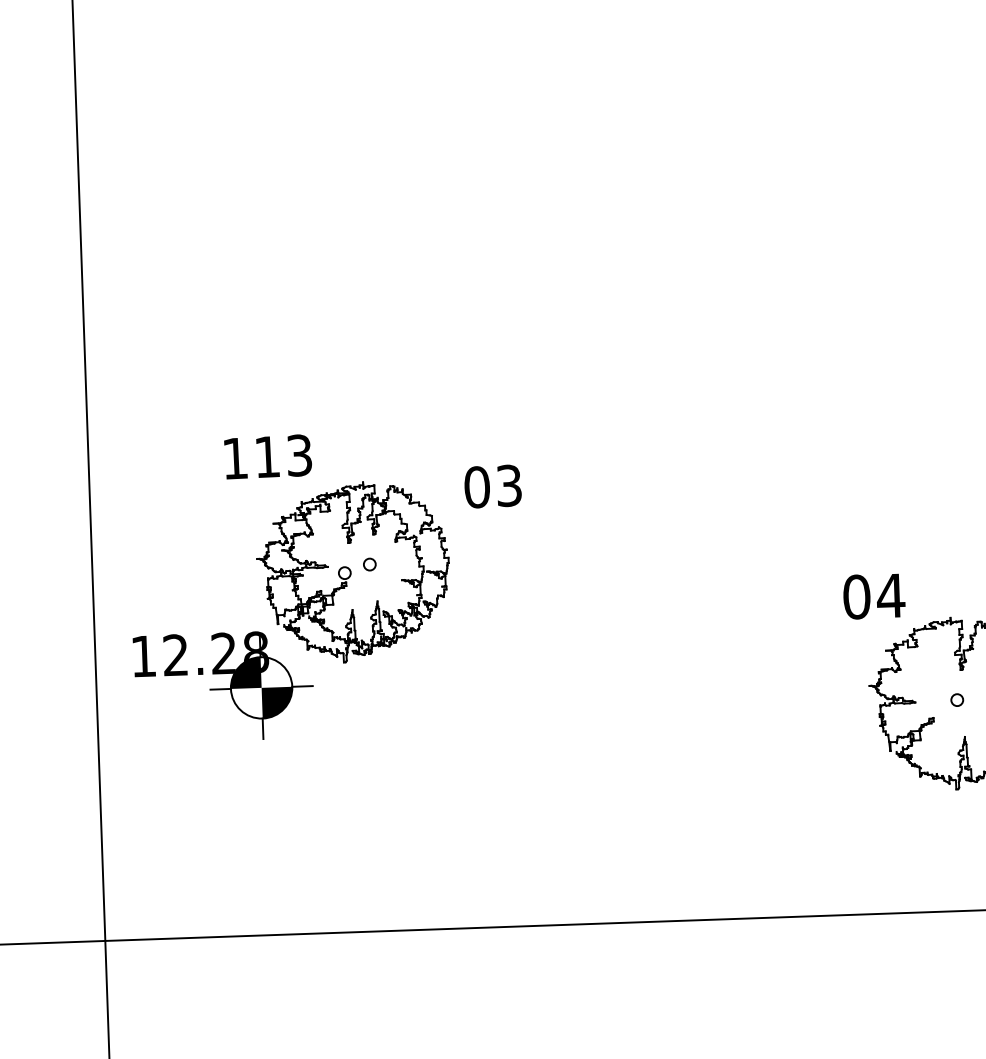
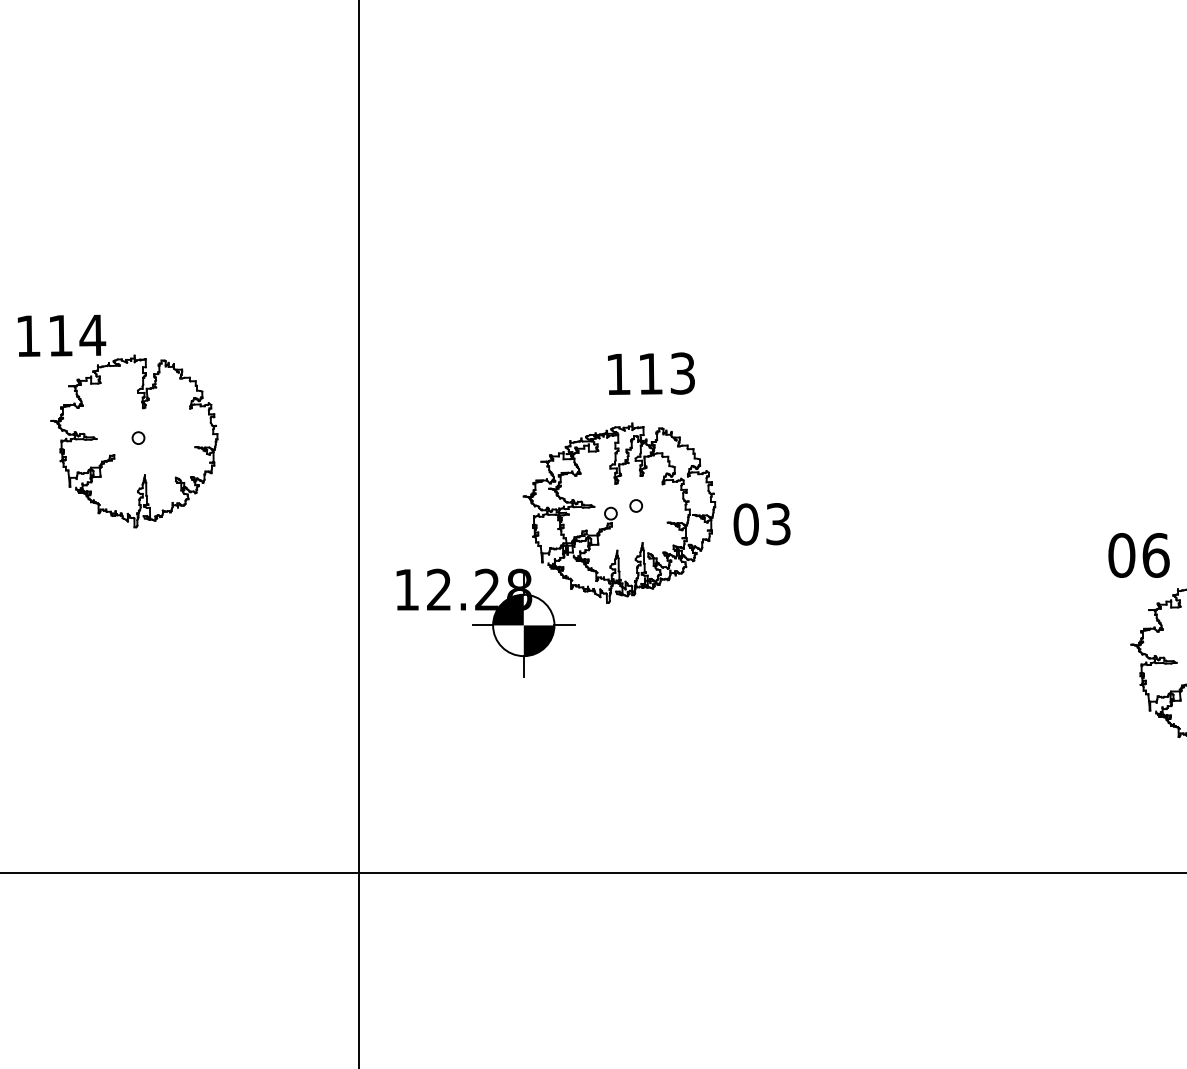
text: (268, 456) -> (651, 373), moved
text: (492, 486) -> (761, 524), moved
text: (890, 595) -> (1155, 555), 04 -> 06

